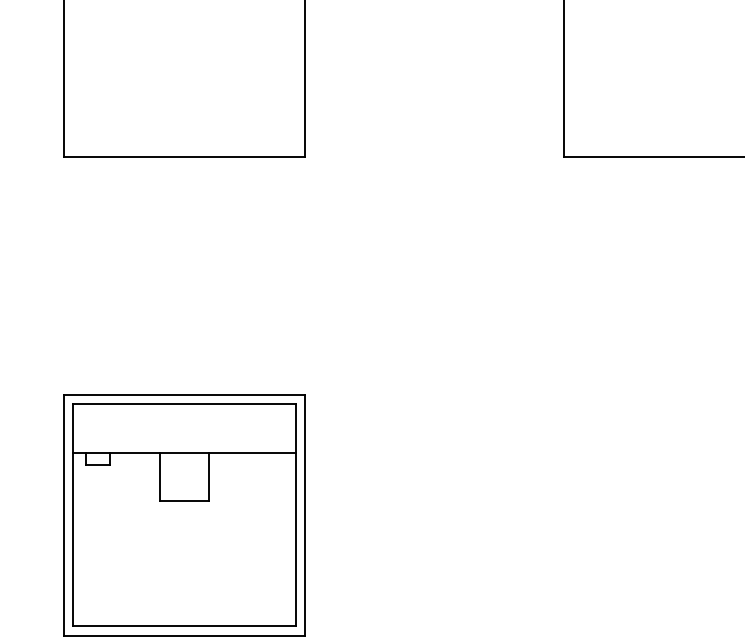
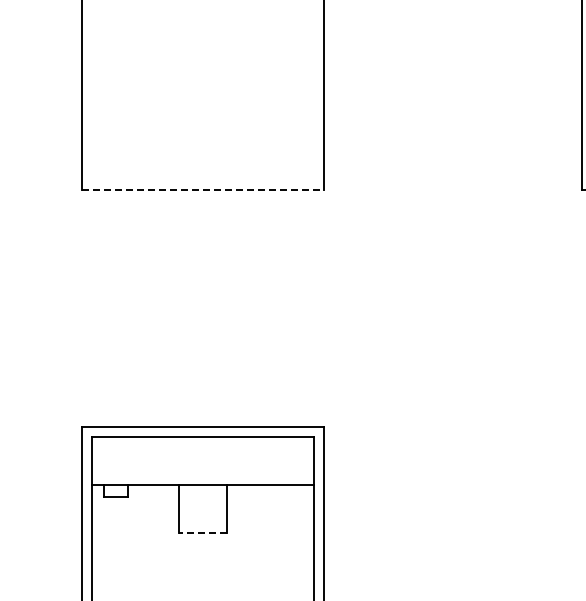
line: (184, 157) -> (202, 190), solid -> dashed
line: (184, 500) -> (202, 533), solid -> dashed

